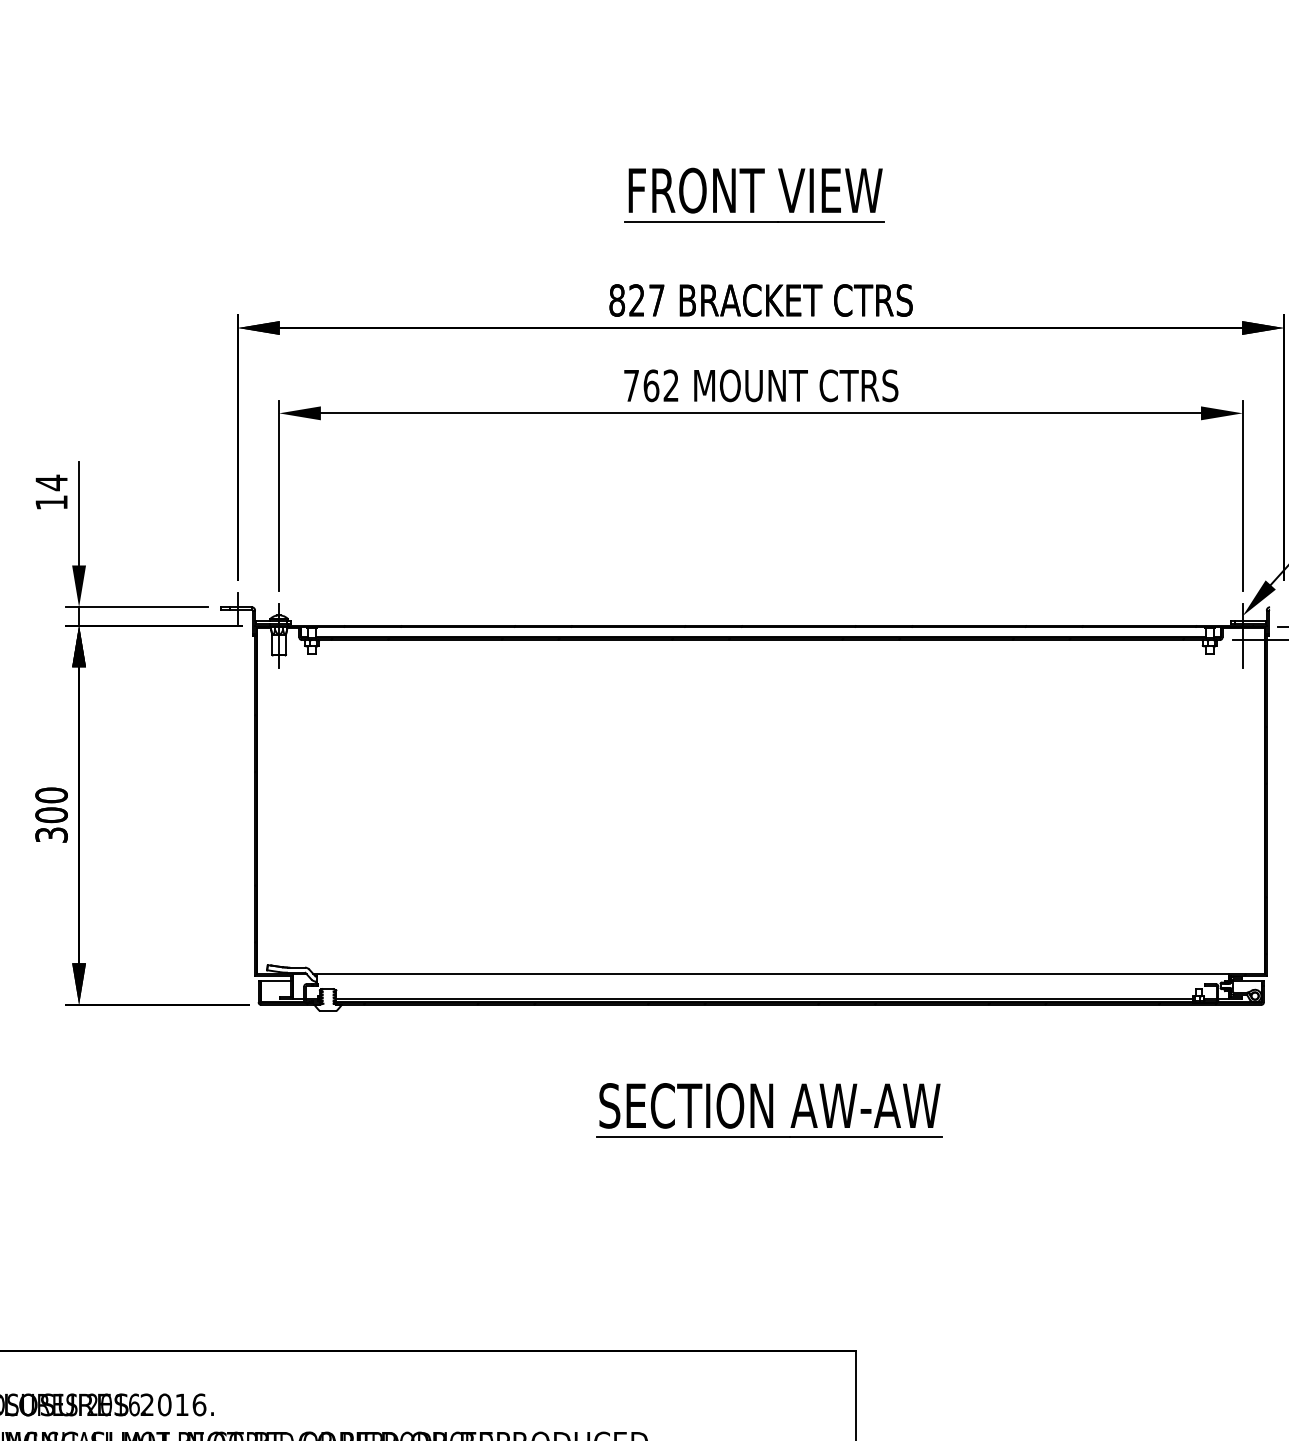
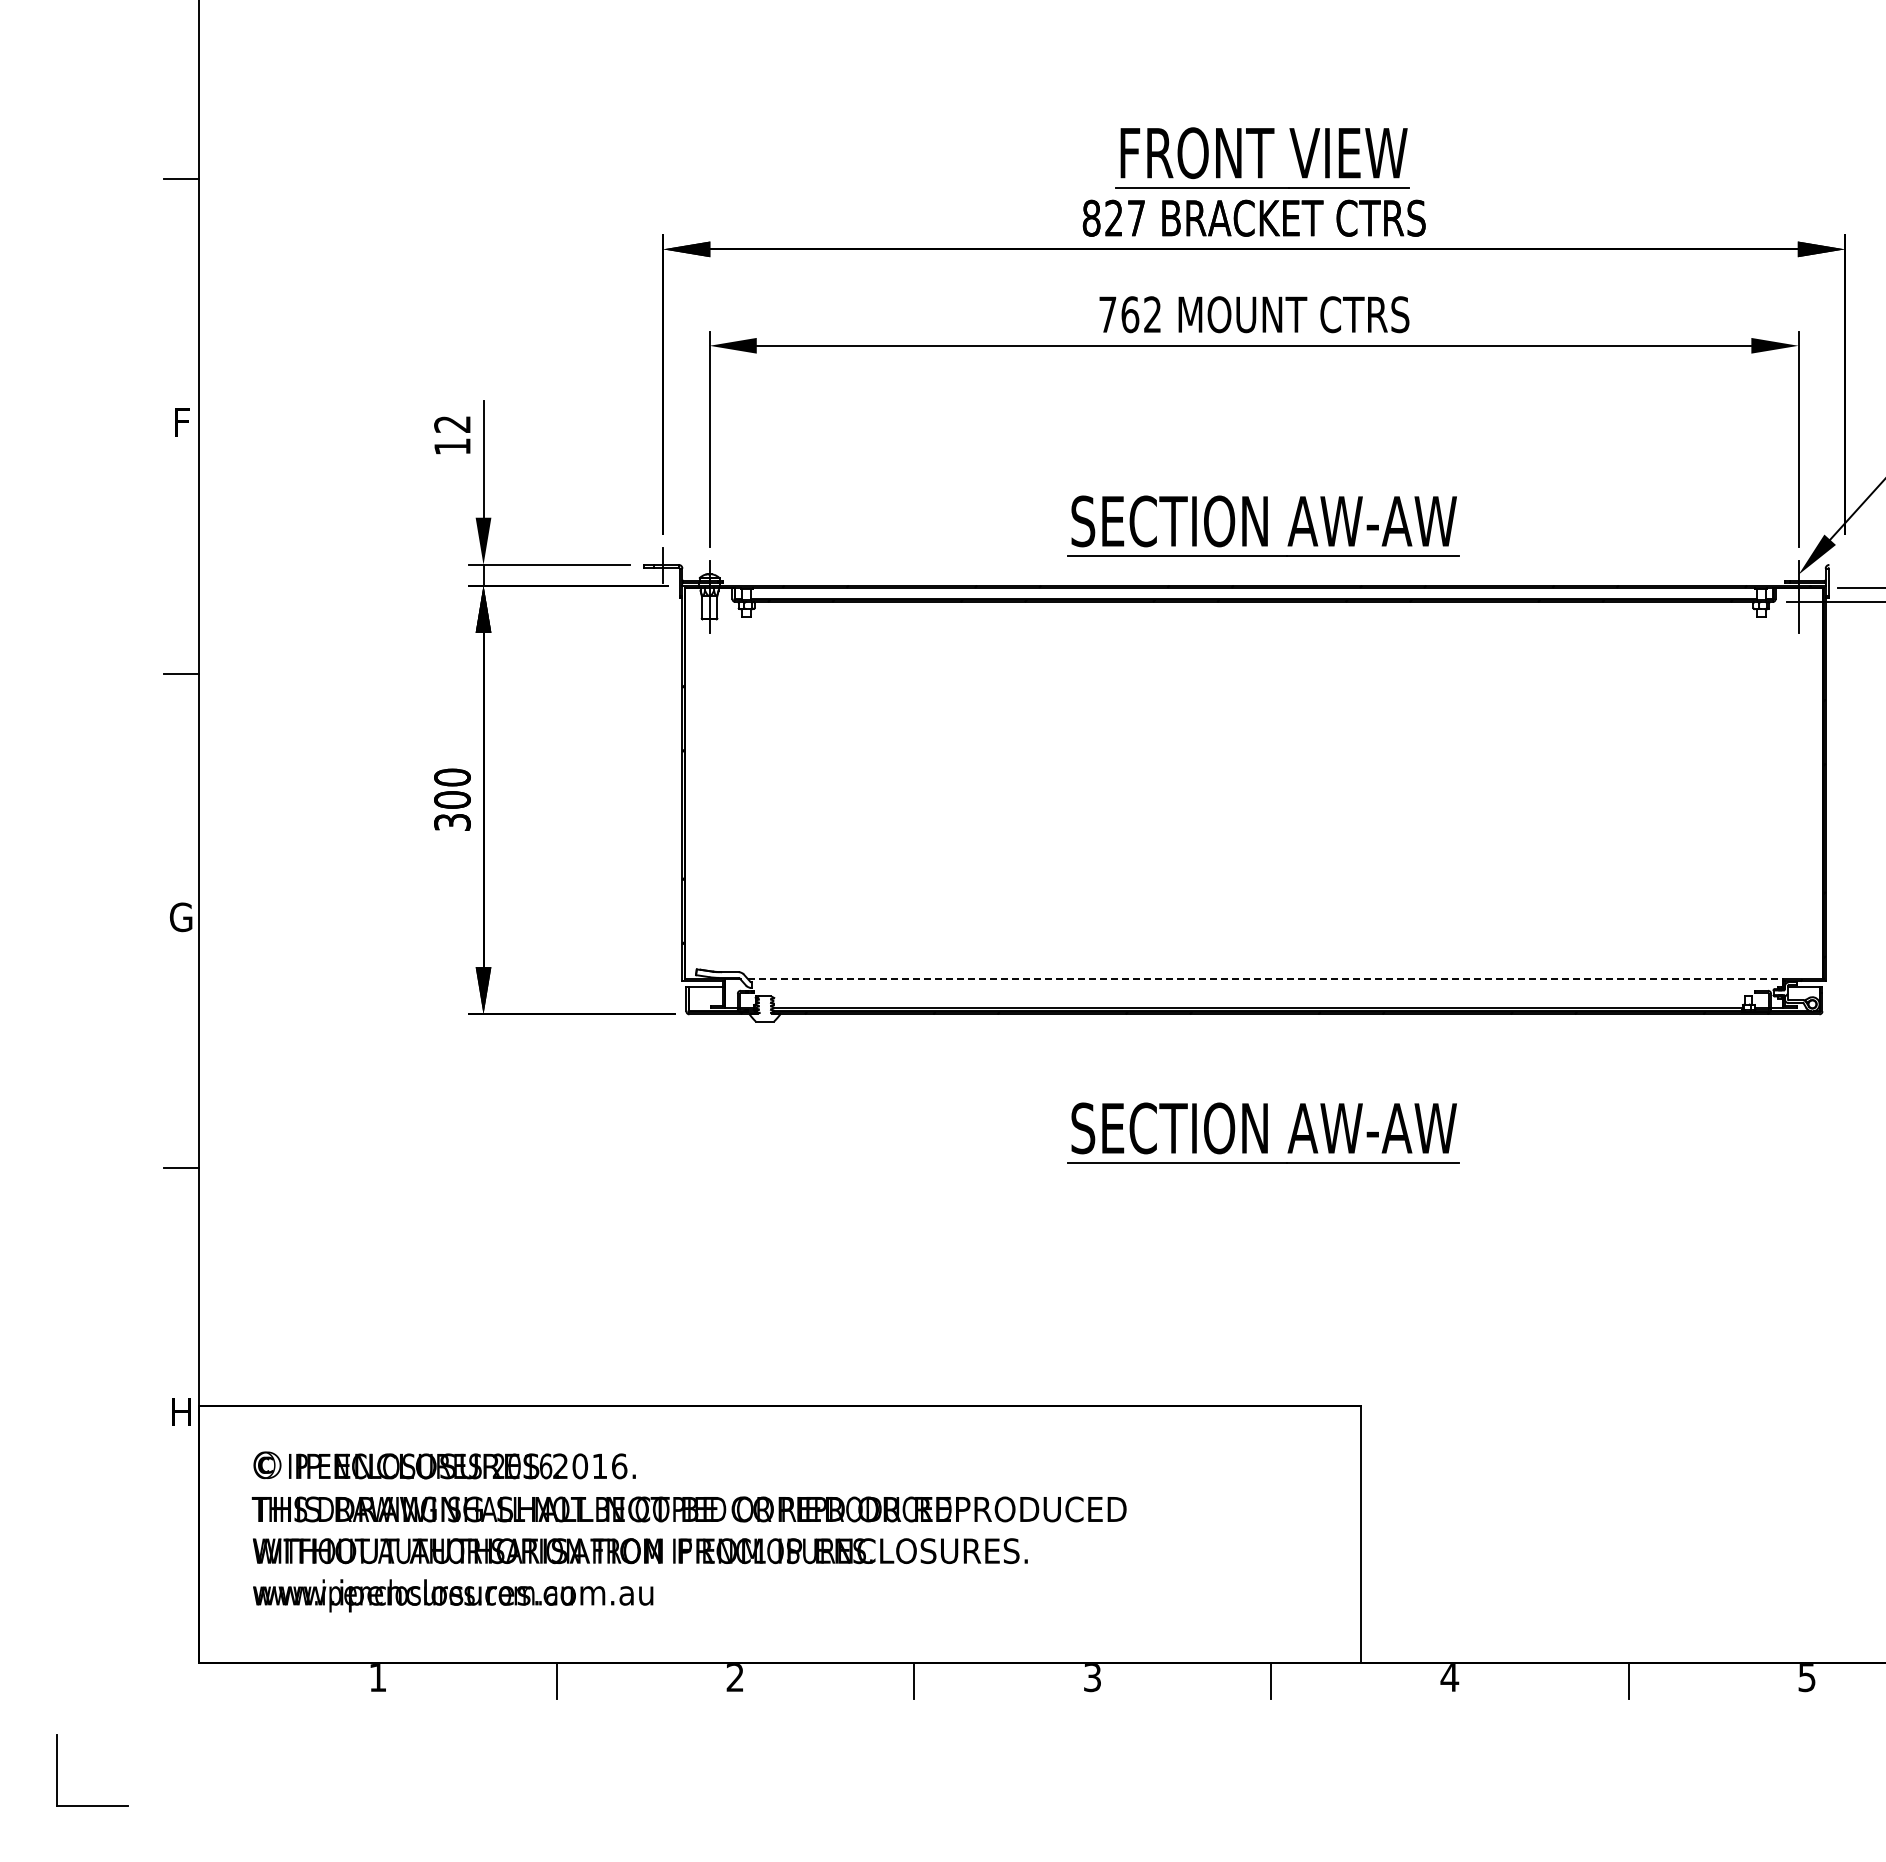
part: (754, 194) -> (1262, 157), moved
text: (51, 482) -> (452, 424), 14 -> 12
part: (769, 572) -> (1263, 525), added
line: (771, 974) -> (1265, 979), solid -> dashed

